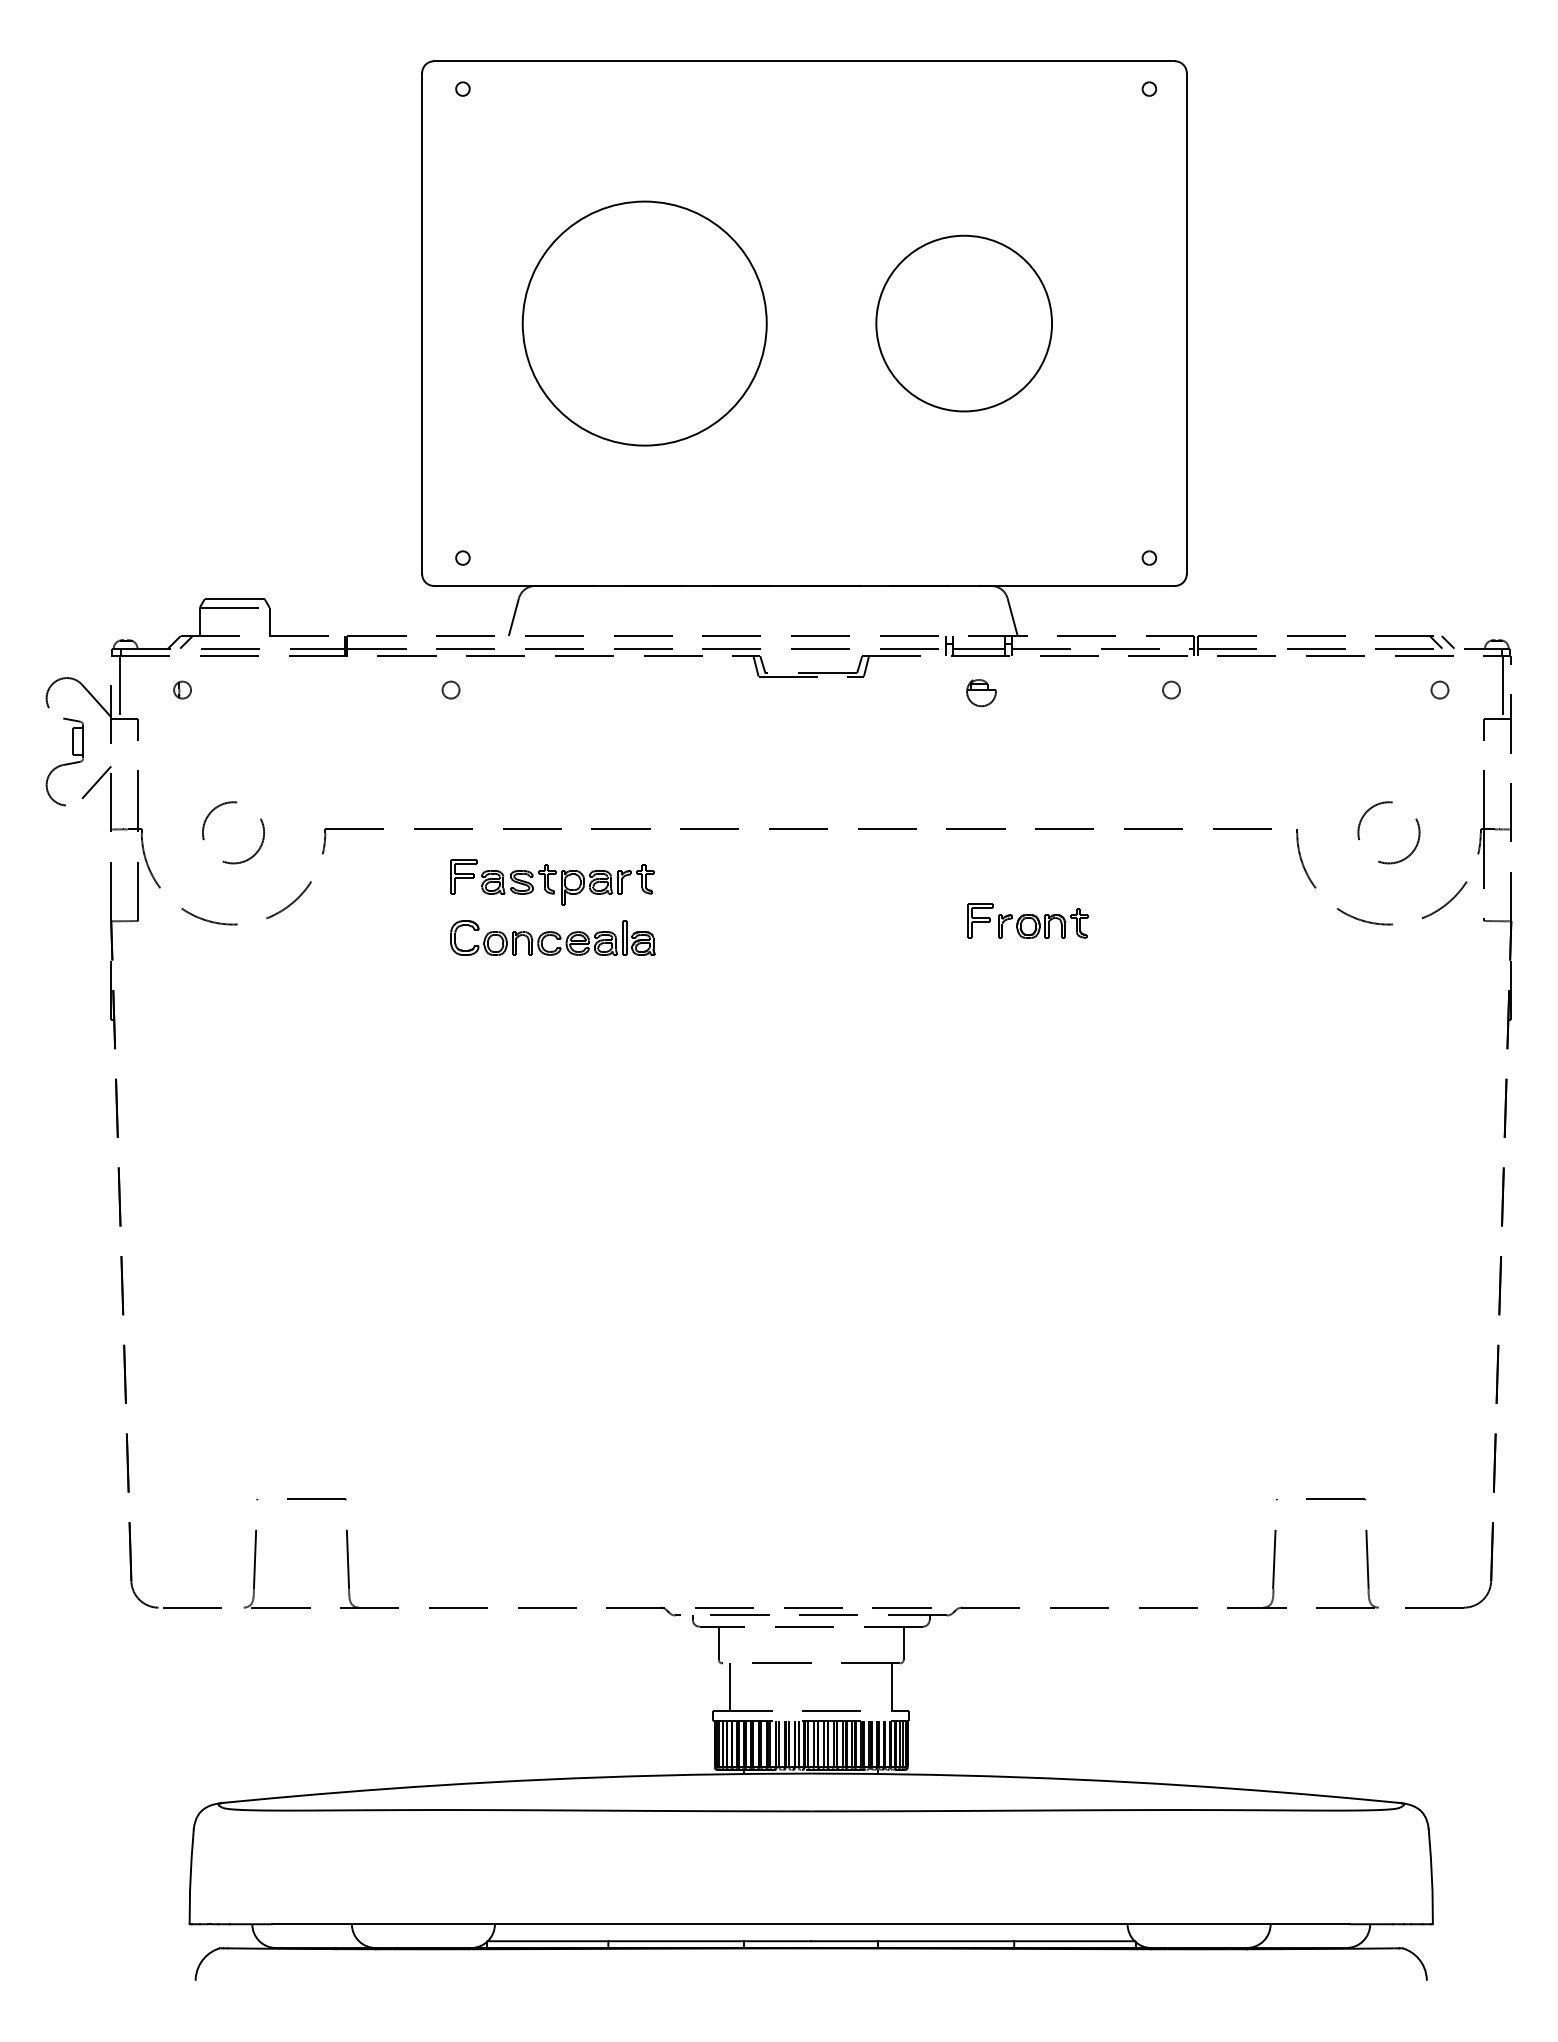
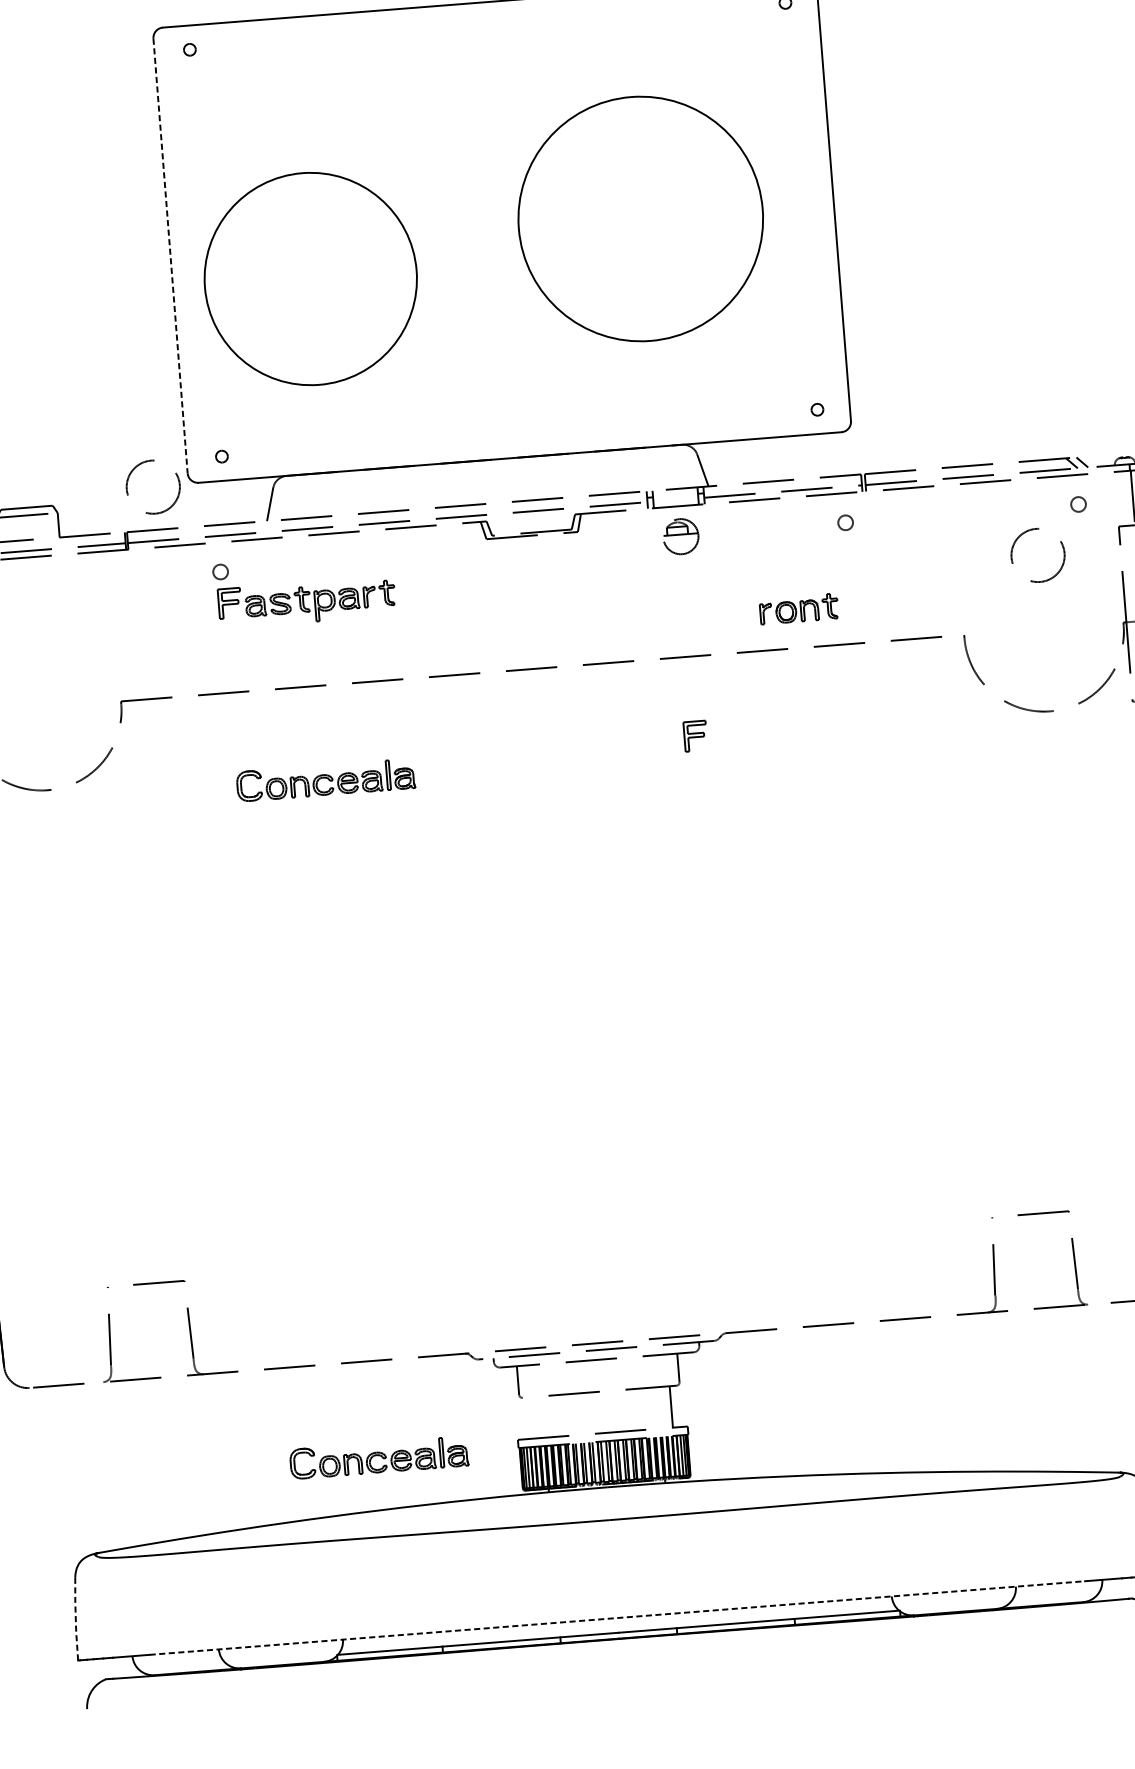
circle: (644, 323) -> (310, 278), moved
circle: (964, 323) -> (641, 218), size x1.6
line: (422, 324) -> (170, 256), solid -> dashed
line: (978, 648) -> (675, 499), removed
part: (981, 693) -> (681, 538), size x1.4
circle: (233, 832) -> (153, 486), moved
circle: (1388, 832) -> (1037, 555), moved
part: (552, 882) -> (307, 602), moved
part: (1043, 923) -> (799, 608), moved
line: (730, 1687) -> (531, 1418), removed
part: (552, 1718) -> (378, 1457), added
line: (190, 1877) -> (75, 1619), solid -> dashed
line: (811, 1924) -> (617, 1618), solid -> dashed

